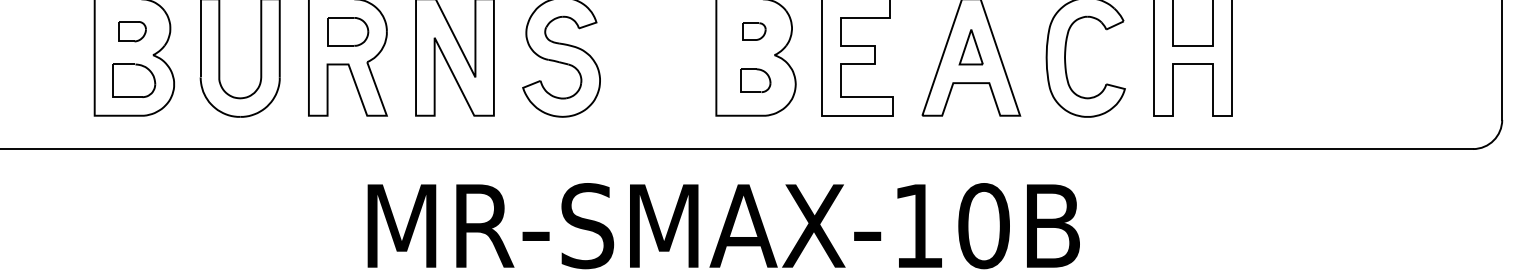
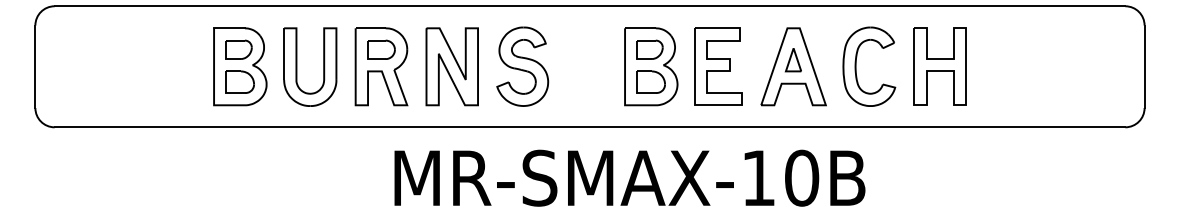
part: (131, 31) -> (238, 49), size x1.43
part: (753, 31) -> (649, 49), size x1.67
part: (754, 79) -> (650, 81), size x1.43

